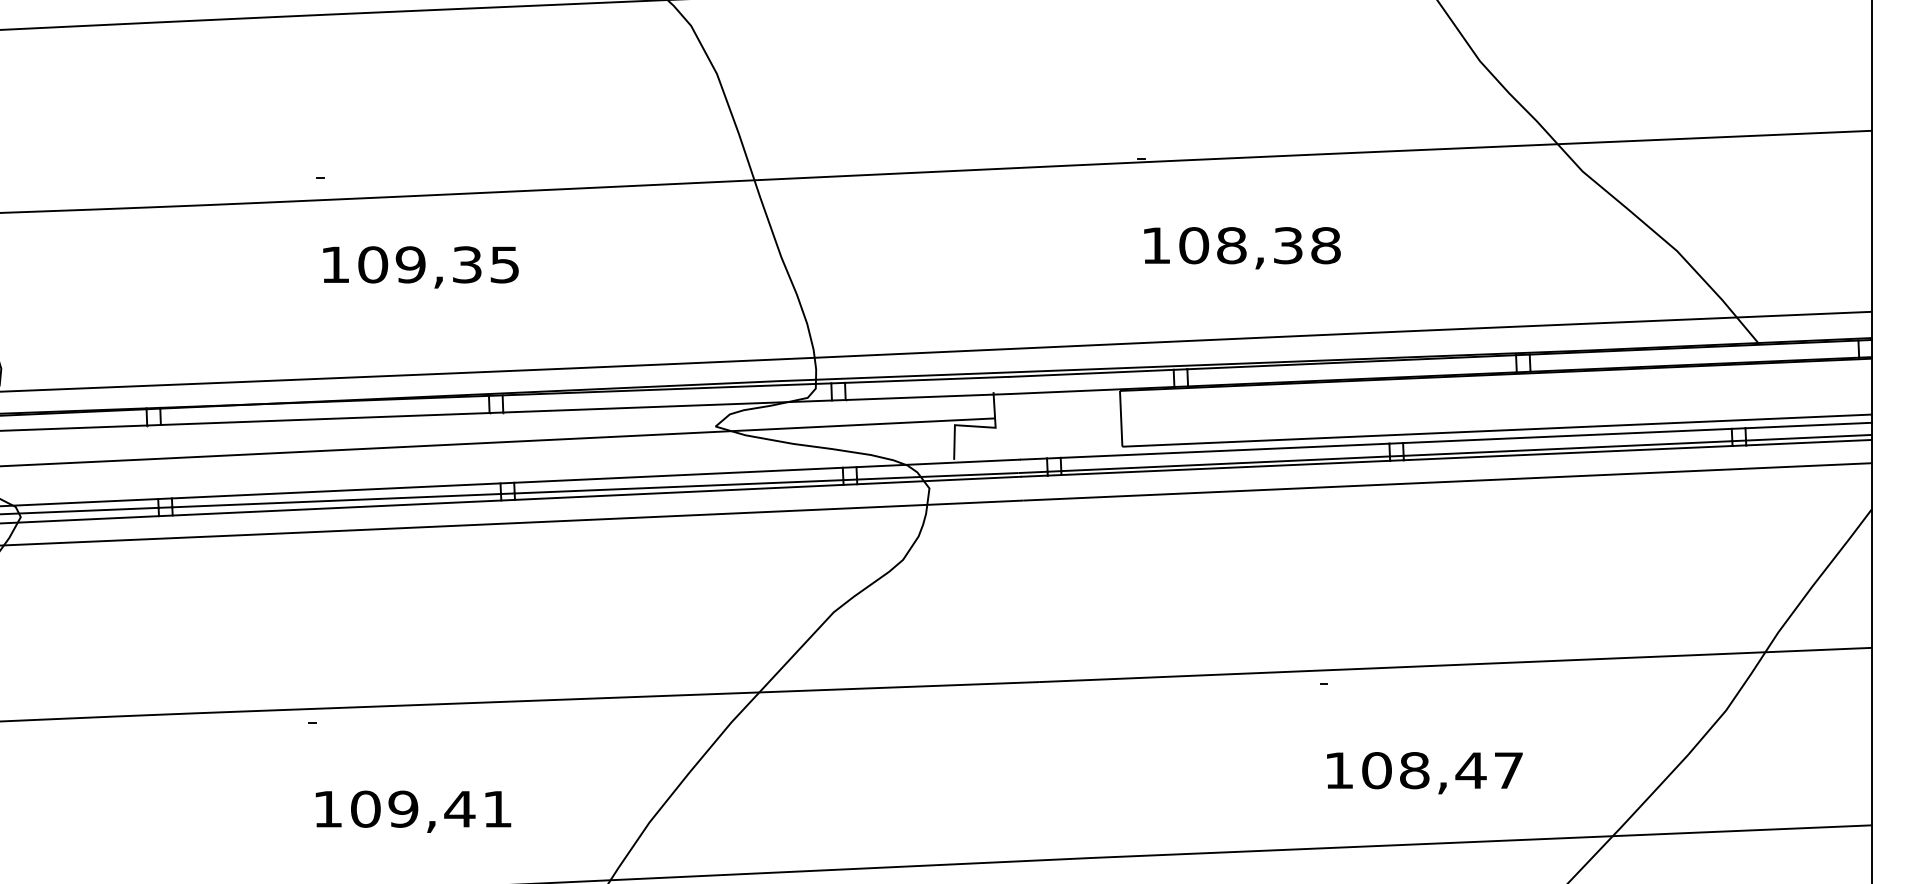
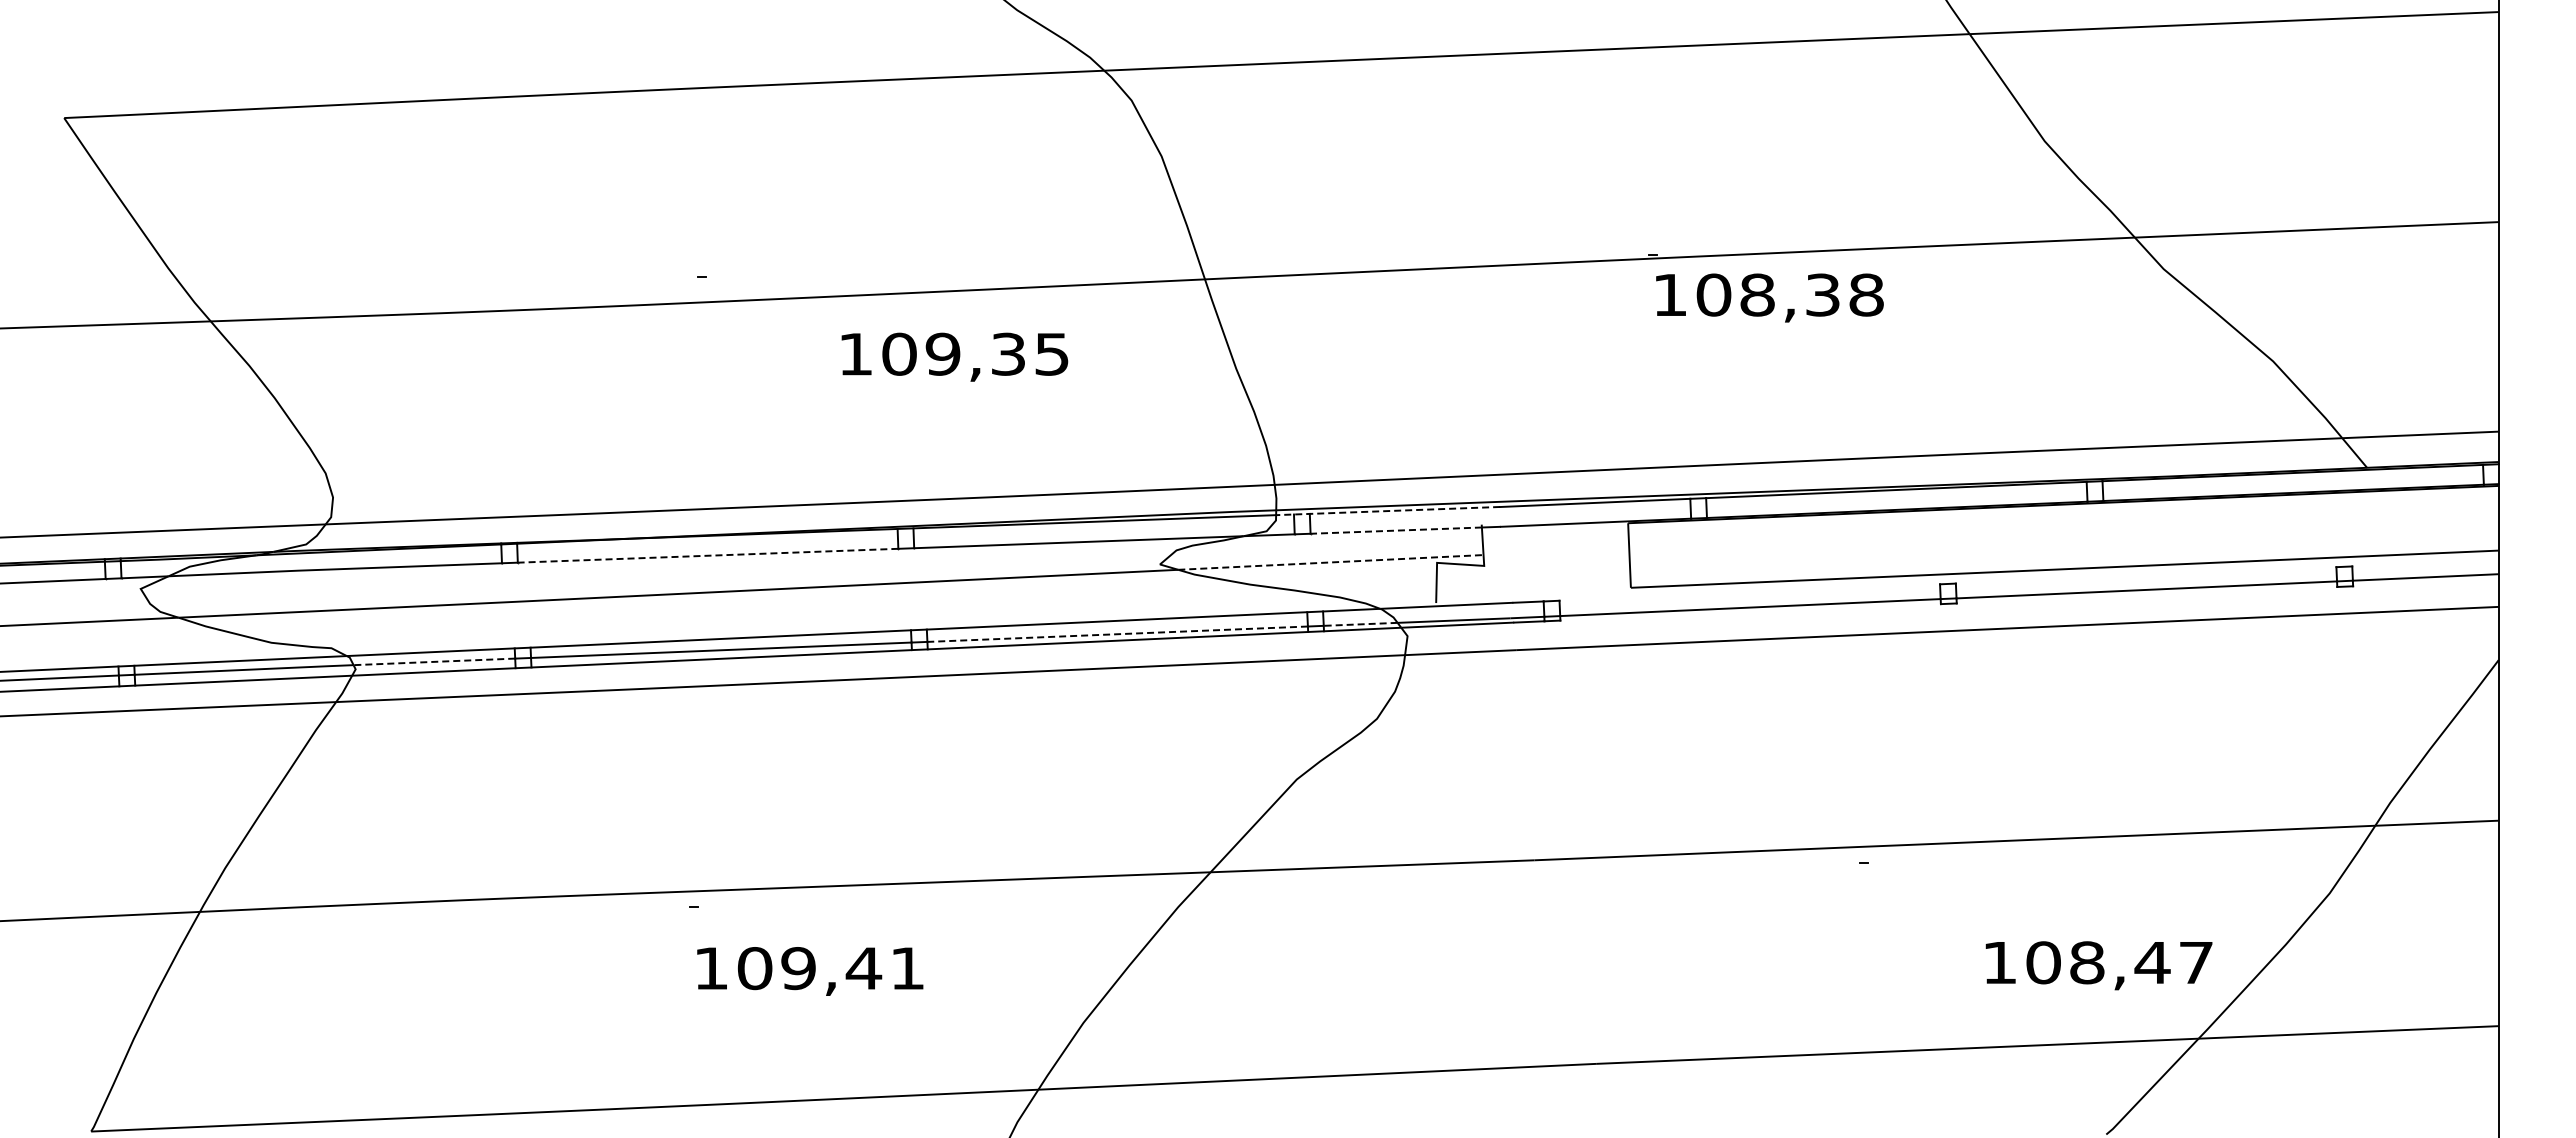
text: (1242, 247) -> (1769, 297), moved
text: (420, 266) -> (954, 356), moved
line: (912, 380) -> (1387, 511), solid -> dashed
line: (919, 397) -> (1396, 530), solid -> dashed
line: (324, 418) -> (707, 555), solid -> dashed
line: (862, 424) -> (1330, 562), solid -> dashed
line: (1808, 425) -> (2425, 563), removed
line: (1566, 436) -> (2145, 575), removed
line: (1808, 442) -> (2425, 582), removed
line: (1224, 450) -> (1749, 592), removed
line: (1567, 452) -> (2146, 594), removed
line: (1225, 468) -> (1750, 612), removed
line: (888, 478) -> (1360, 624), solid -> dashed
line: (678, 487) -> (1117, 634), solid -> dashed
line: (88, 510) -> (434, 661), solid -> dashed
text: (1424, 772) -> (2098, 965), moved
text: (413, 811) -> (810, 971), moved

